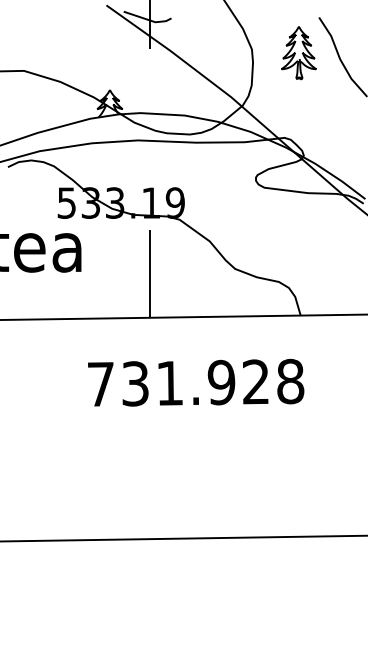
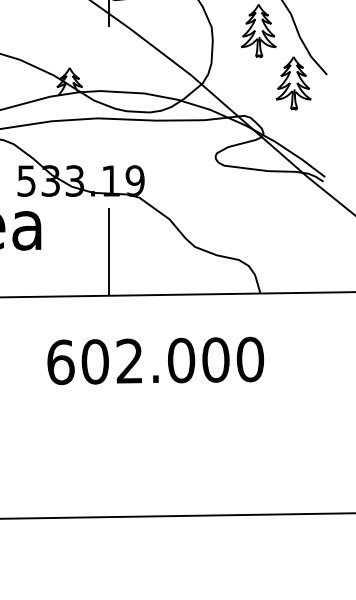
part: (333, 105) -> (293, 83), added
text: (195, 383) -> (155, 361), 731.928 -> 602.000

